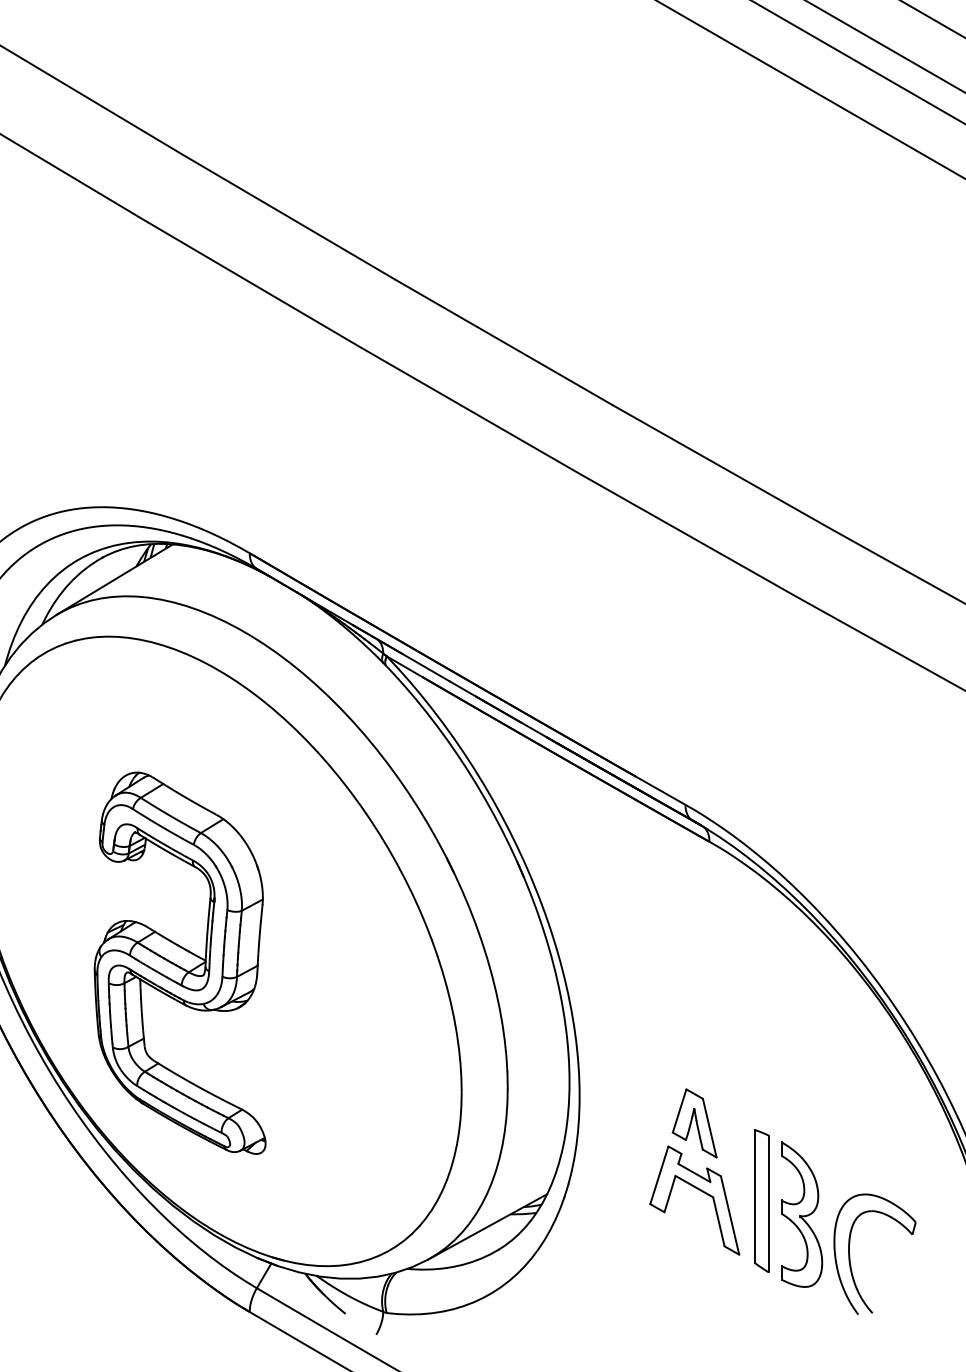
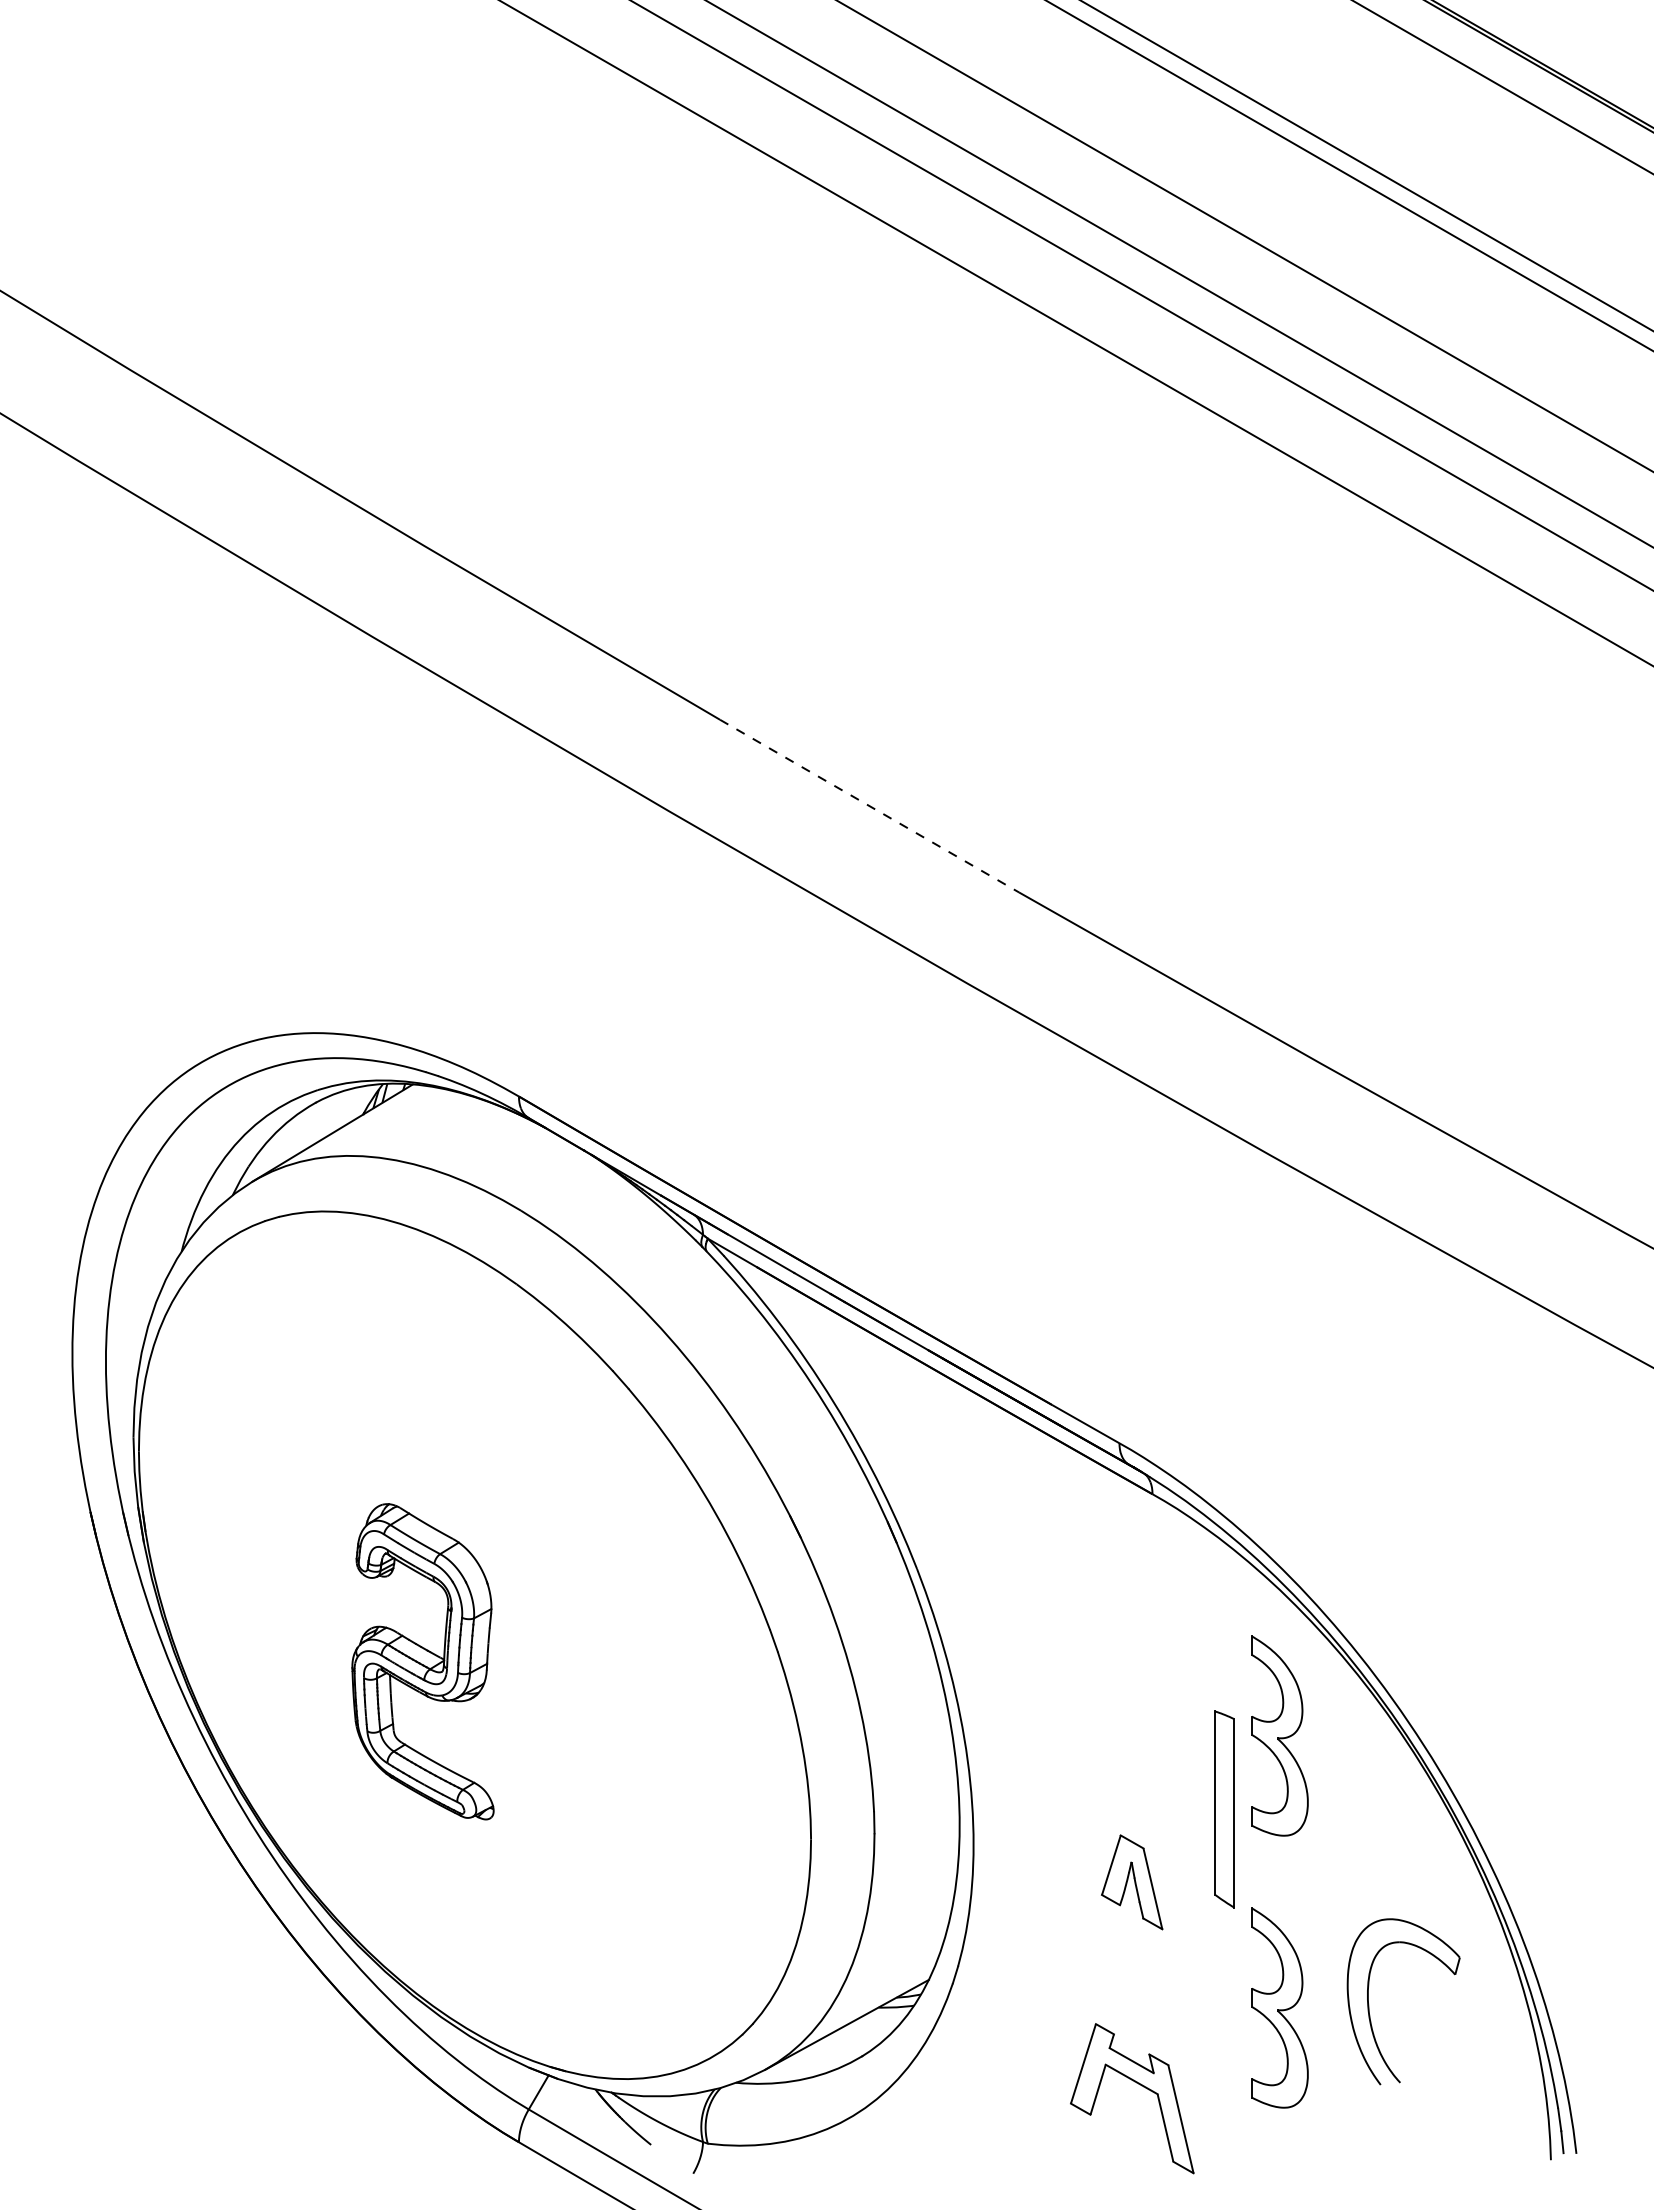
line: (504, 342) -> (869, 806), solid -> dashed
part: (179, 963) -> (422, 1661), size x0.6
part: (801, 1016) -> (1279, 1735), added
part: (701, 1191) -> (1141, 2086), moved
part: (761, 1201) -> (1224, 1809), moved
part: (850, 1256) -> (1369, 2004), moved

